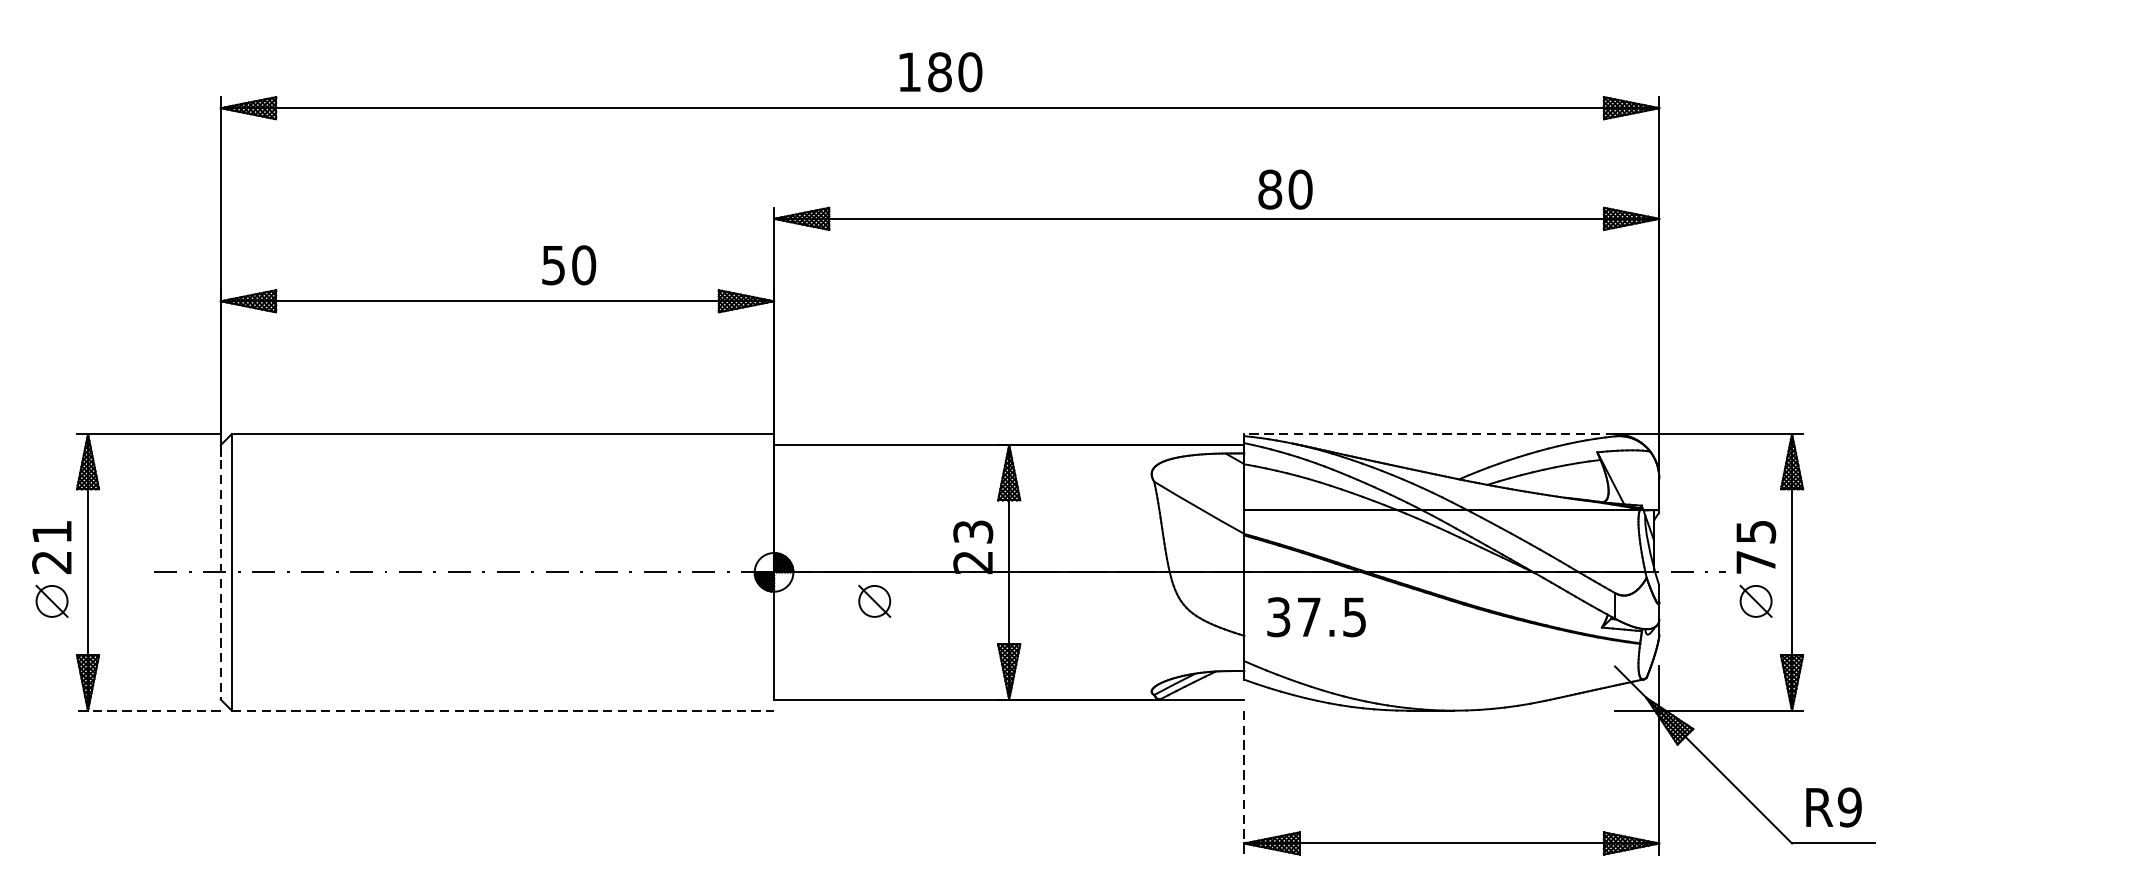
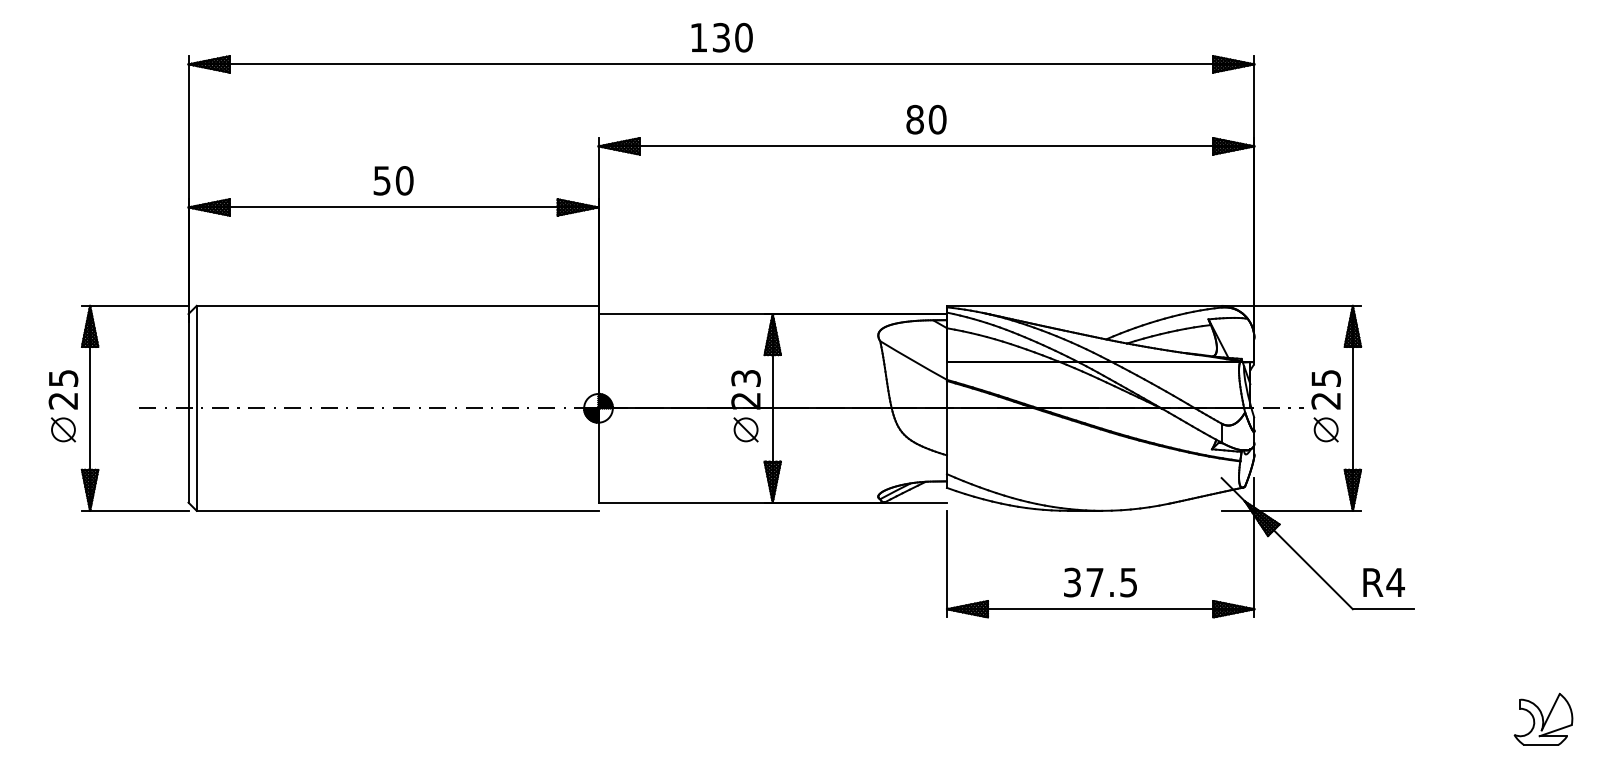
text: (940, 71) -> (721, 37), 180 -> 130
text: (1285, 189) -> (926, 119), moved
text: (568, 264) -> (393, 180), moved
line: (1428, 433) -> (1083, 305), dashed -> solid
text: (52, 532) -> (63, 378), 21 -> 25
text: (1755, 561) -> (1325, 400), 75 -> 25
line: (220, 572) -> (188, 408), dashed -> solid
part: (873, 600) -> (745, 429), moved
text: (1316, 617) -> (1100, 582), moved
line: (147, 710) -> (134, 510), dashed -> solid
line: (502, 710) -> (397, 510), dashed -> solid
line: (1243, 783) -> (946, 564), dashed -> solid
text: (1849, 807) -> (1395, 582), R9 -> R4

